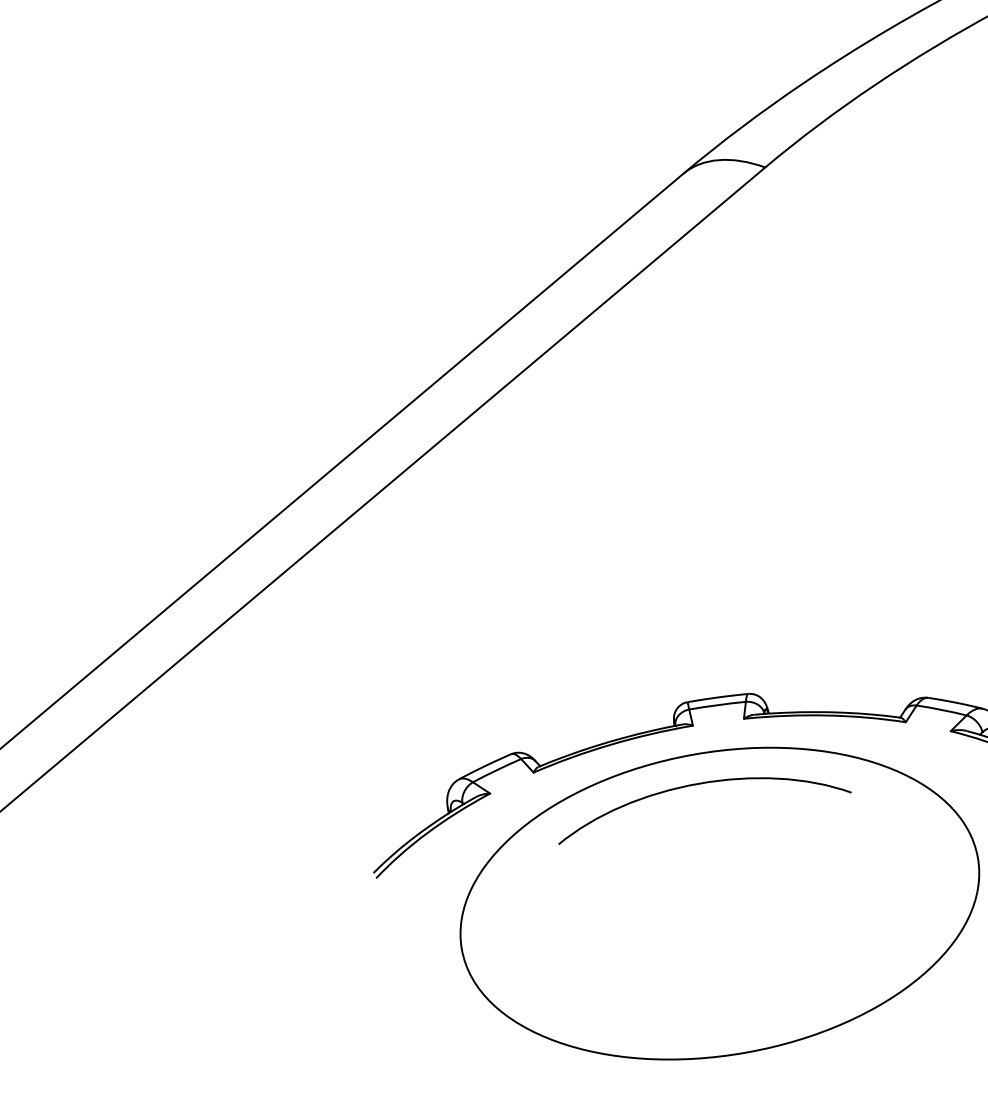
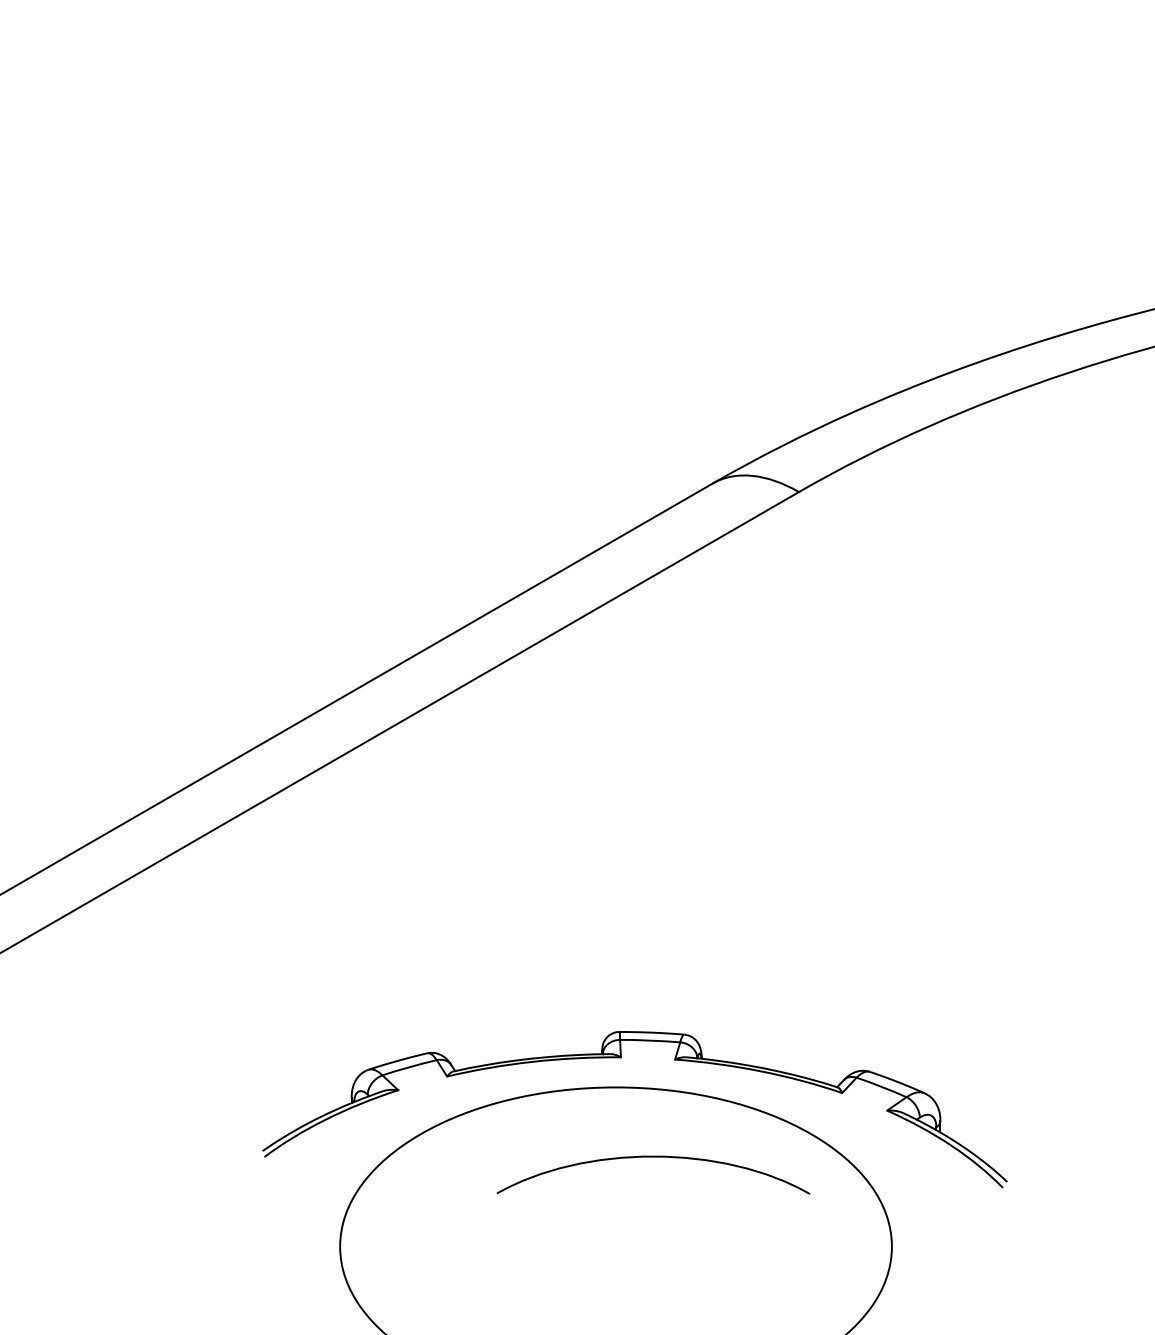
curve: (699, 784) -> (653, 1157), moved

